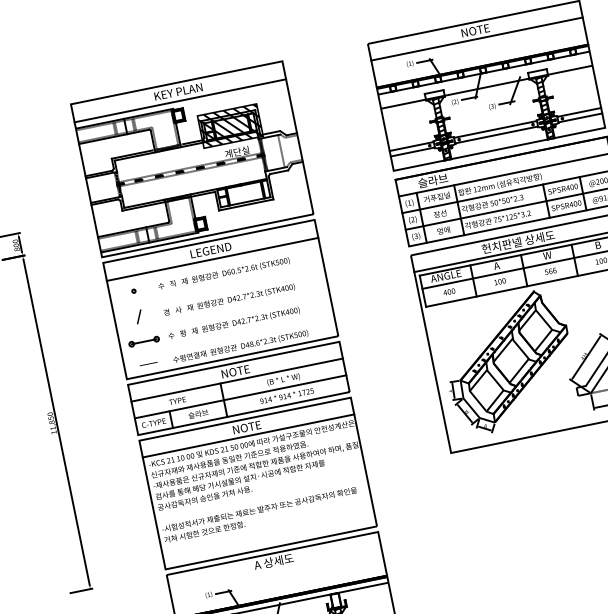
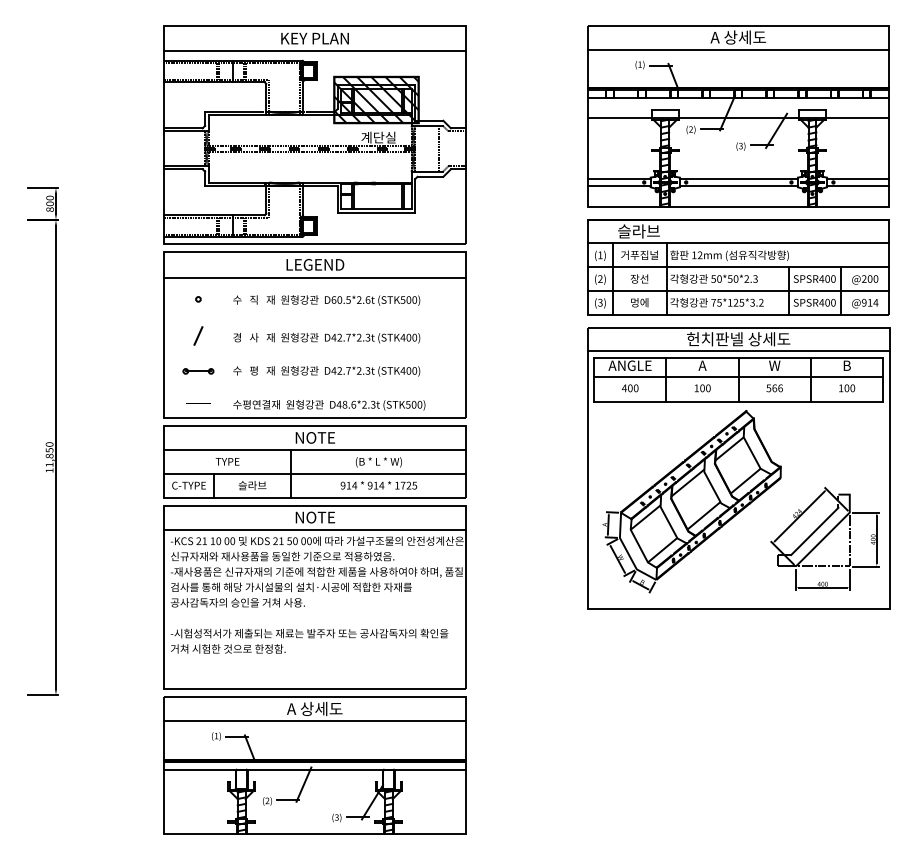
text: (475, 30) -> (738, 37), NOTE -> A 상세도
part: (144, 341) -> (198, 371), size x0.71
line: (275, 569) -> (314, 720), added

